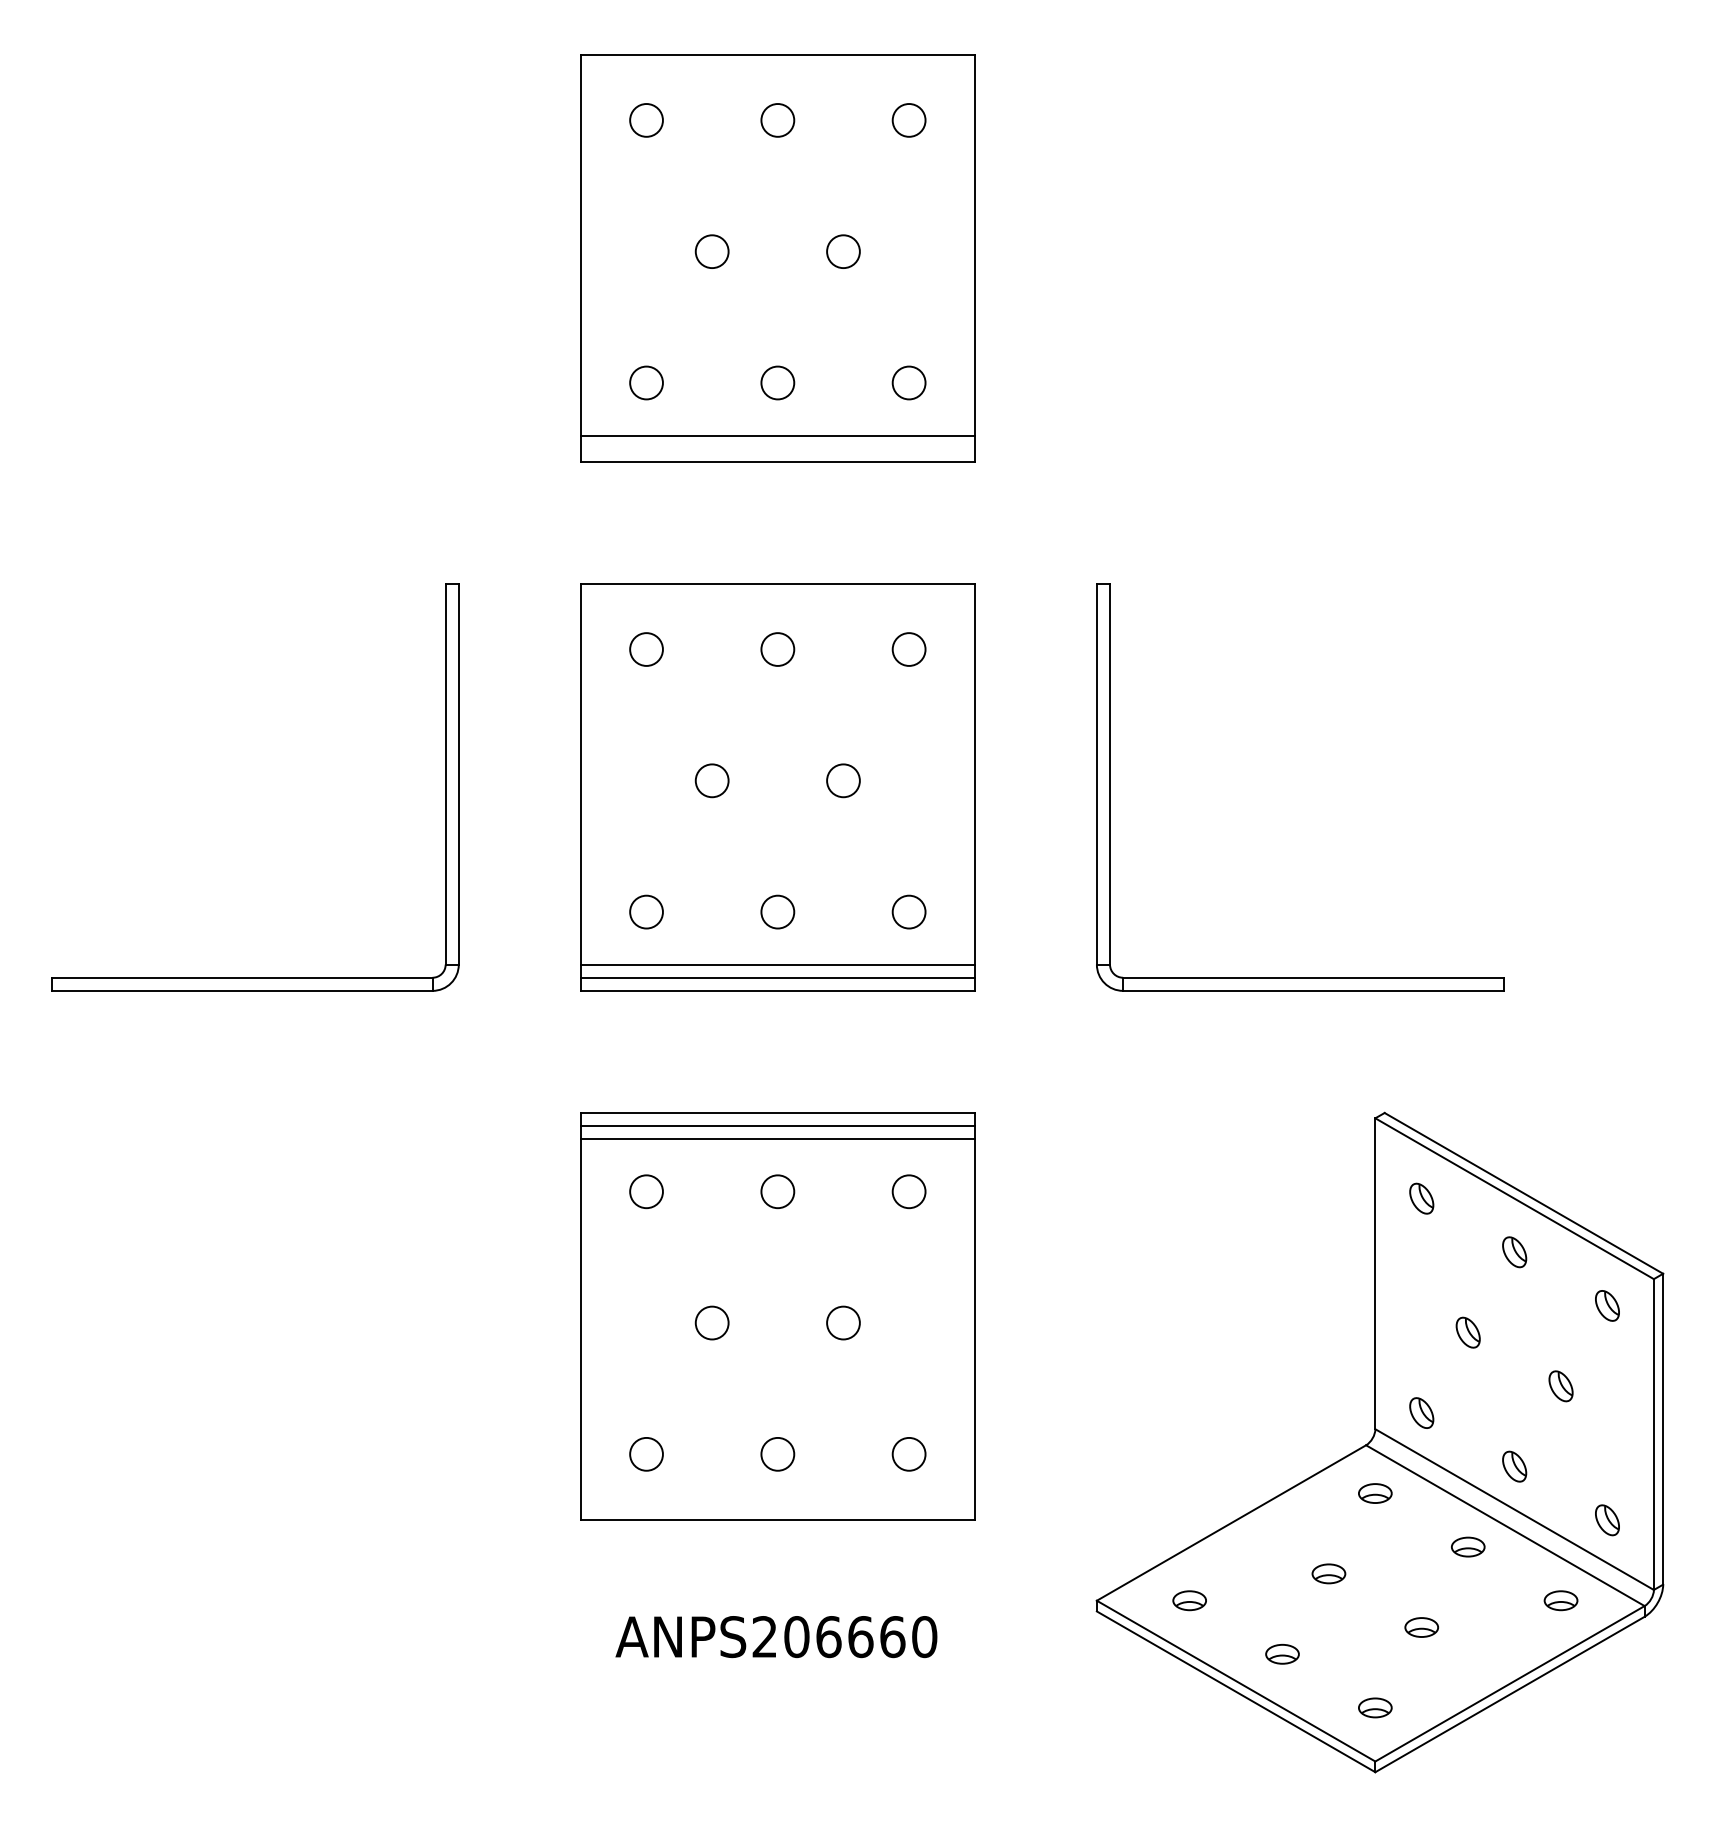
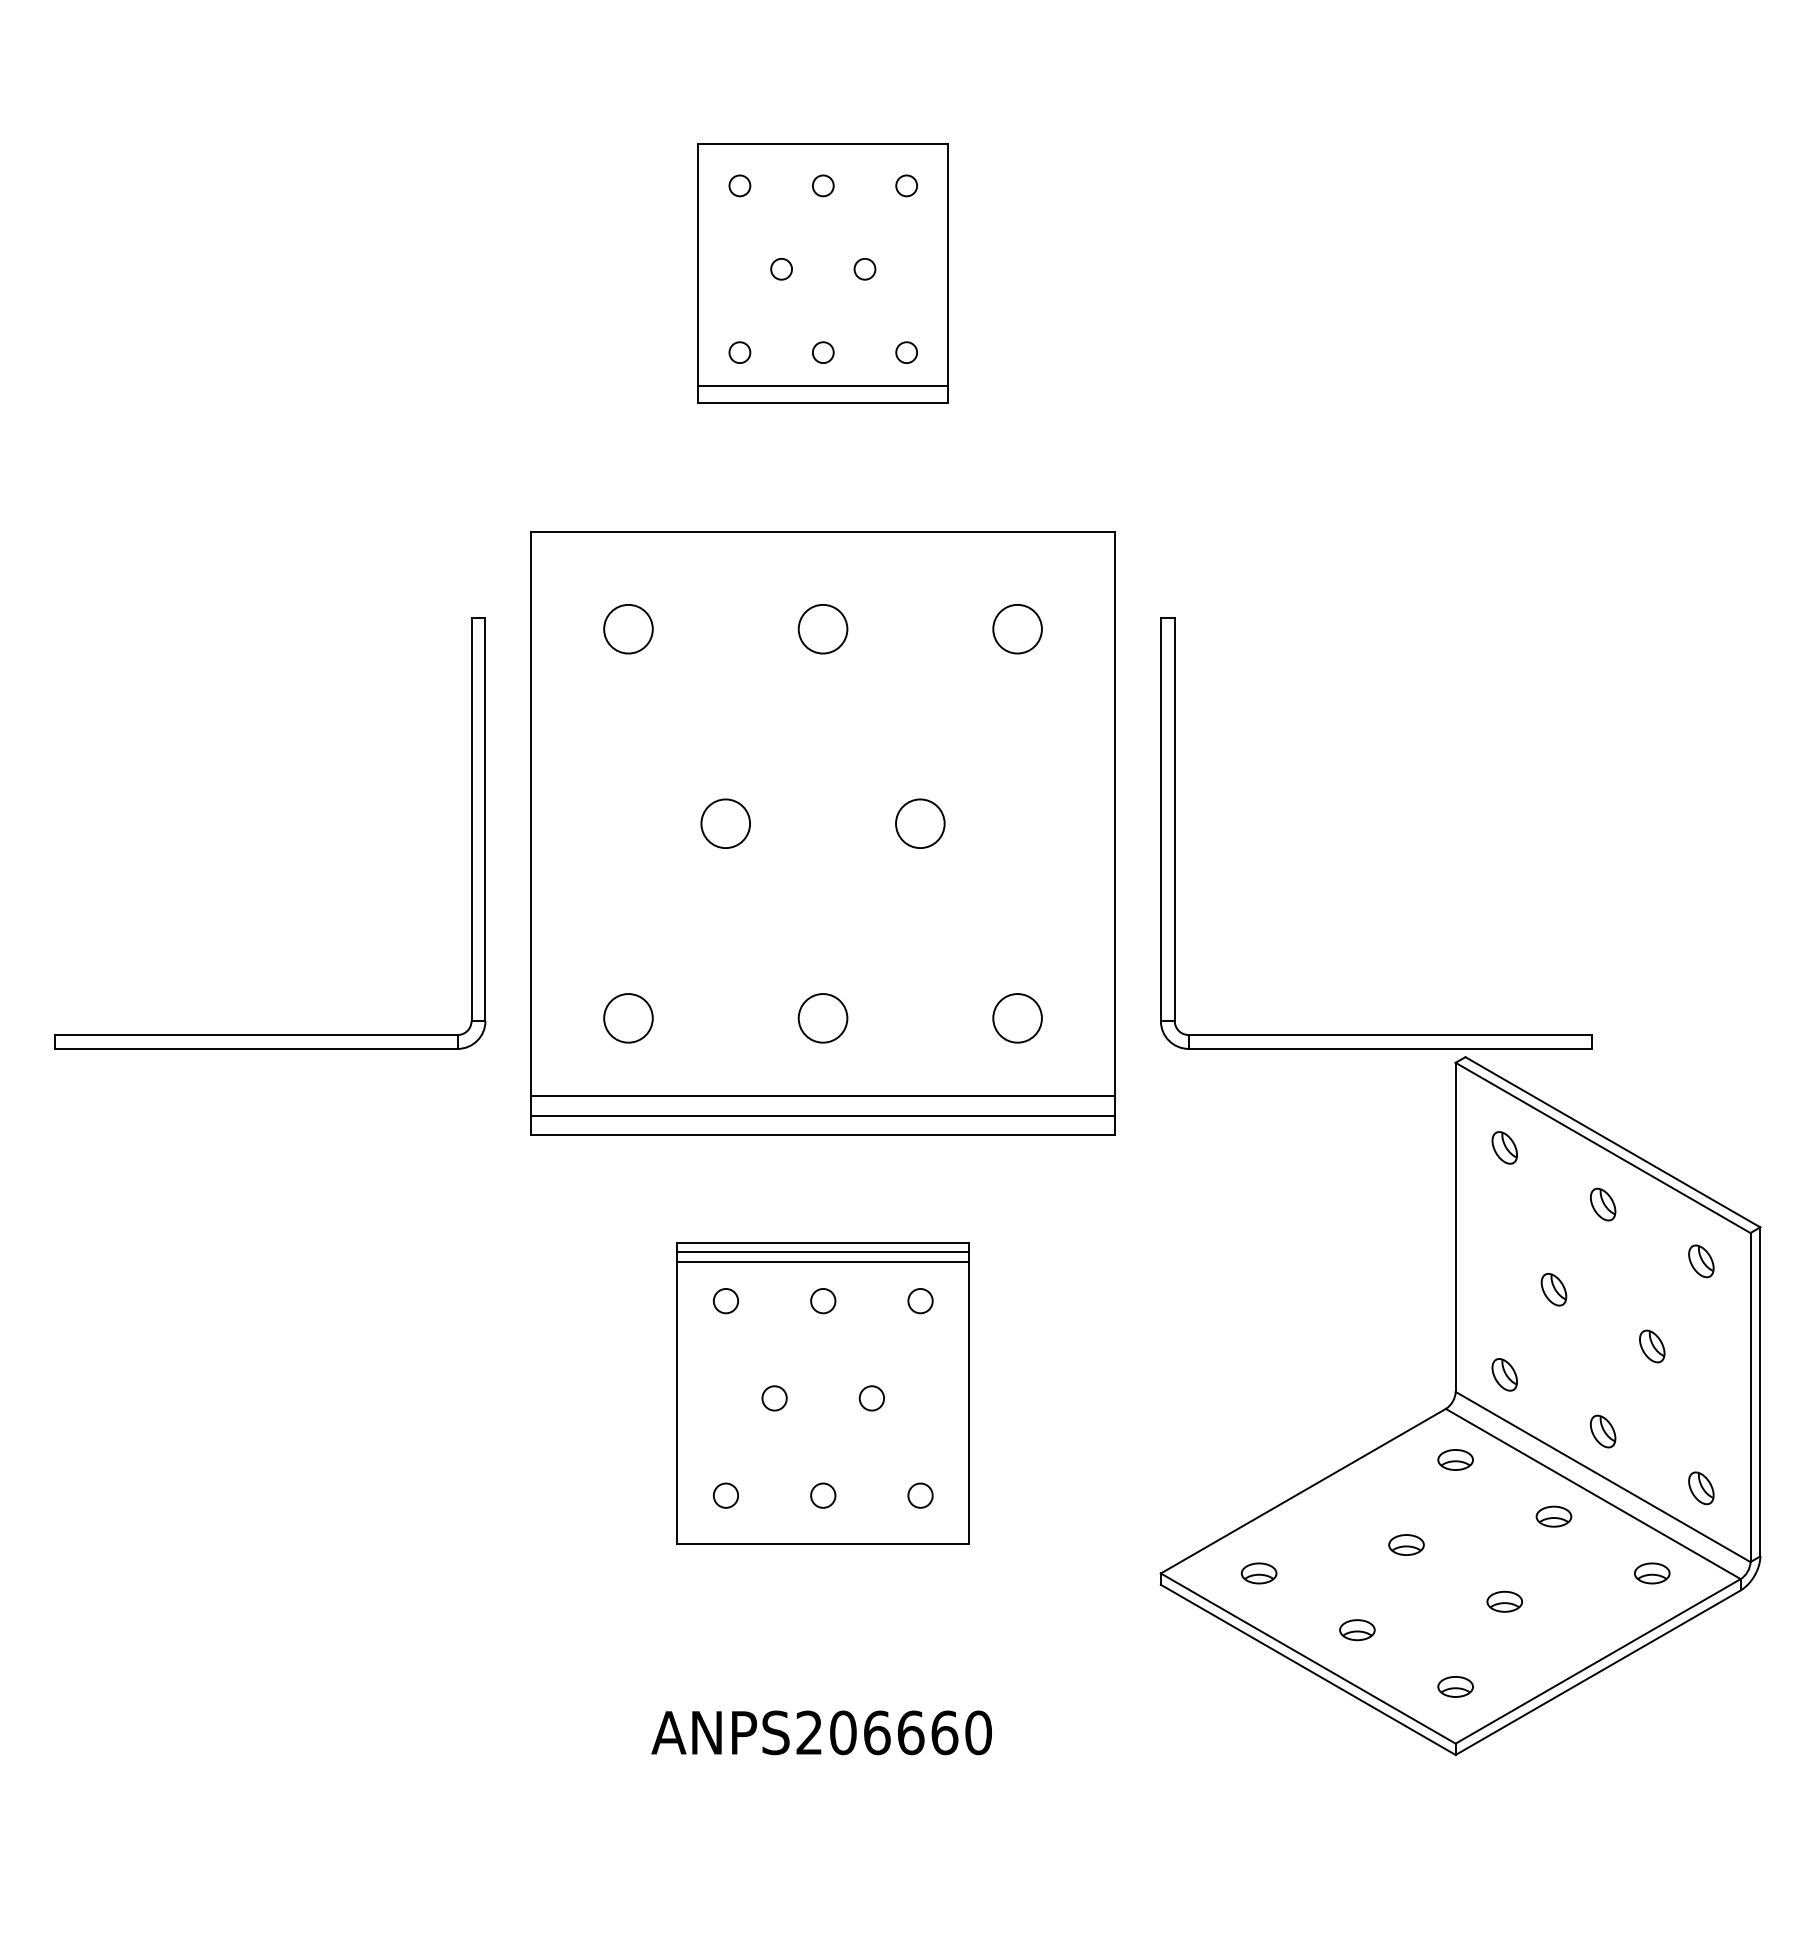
part: (778, 258) -> (823, 273), size x0.6
part: (778, 787) -> (823, 833), size x1.4
part: (778, 1316) -> (823, 1393), size x0.7
part: (1379, 1443) -> (1460, 1406), moved

